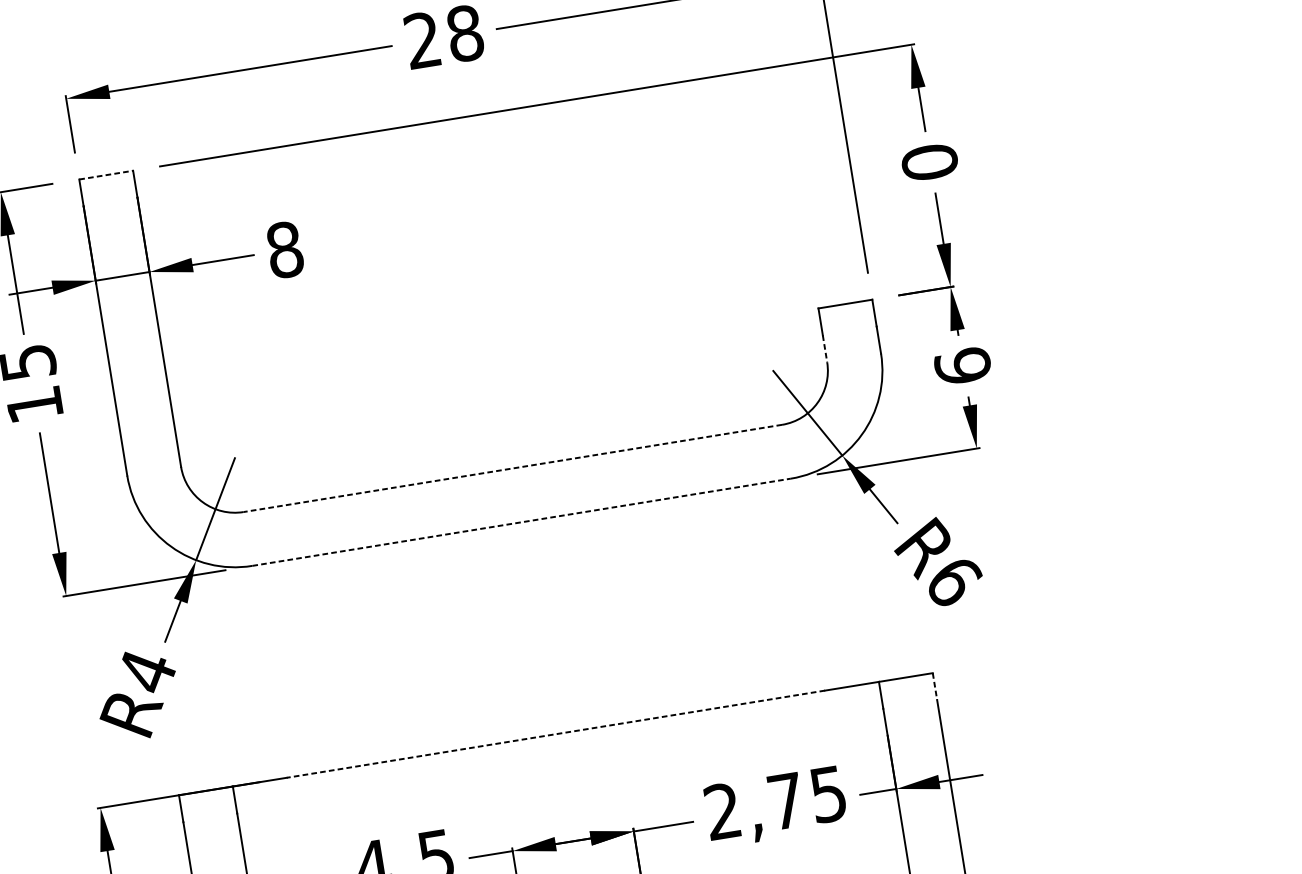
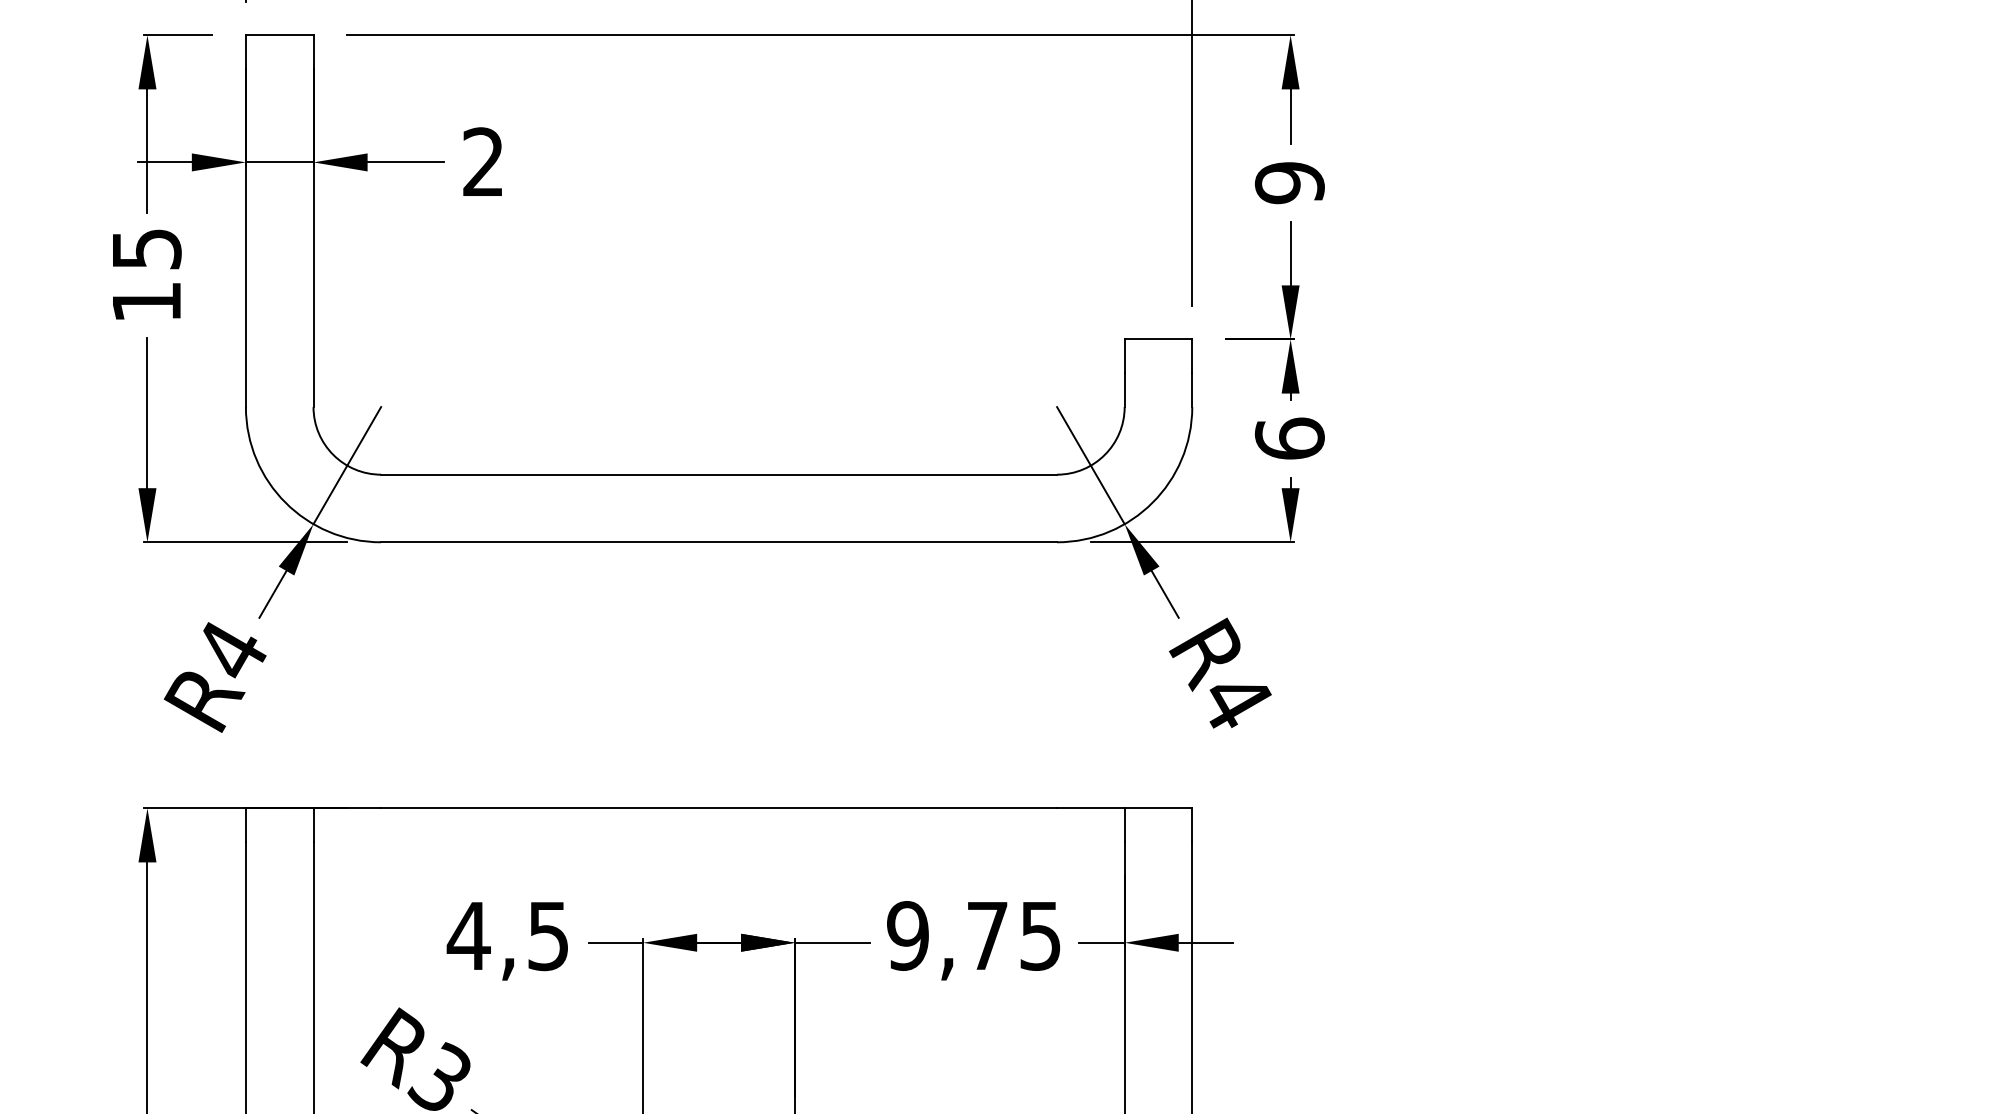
text: (929, 162) -> (1289, 183), 0 -> 9
line: (106, 175) -> (279, 35), dashed -> solid
text: (284, 250) -> (483, 162), 8 -> 2
line: (824, 349) -> (1124, 390), dashed -> solid
line: (513, 468) -> (719, 474), dashed -> solid
line: (521, 522) -> (719, 542), dashed -> solid
text: (955, 582) -> (1237, 701), R6 -> R4
line: (935, 686) -> (1192, 825), dashed -> solid
line: (556, 734) -> (719, 808), dashed -> solid
text: (722, 811) -> (907, 935), 2,75 -> 9,75

